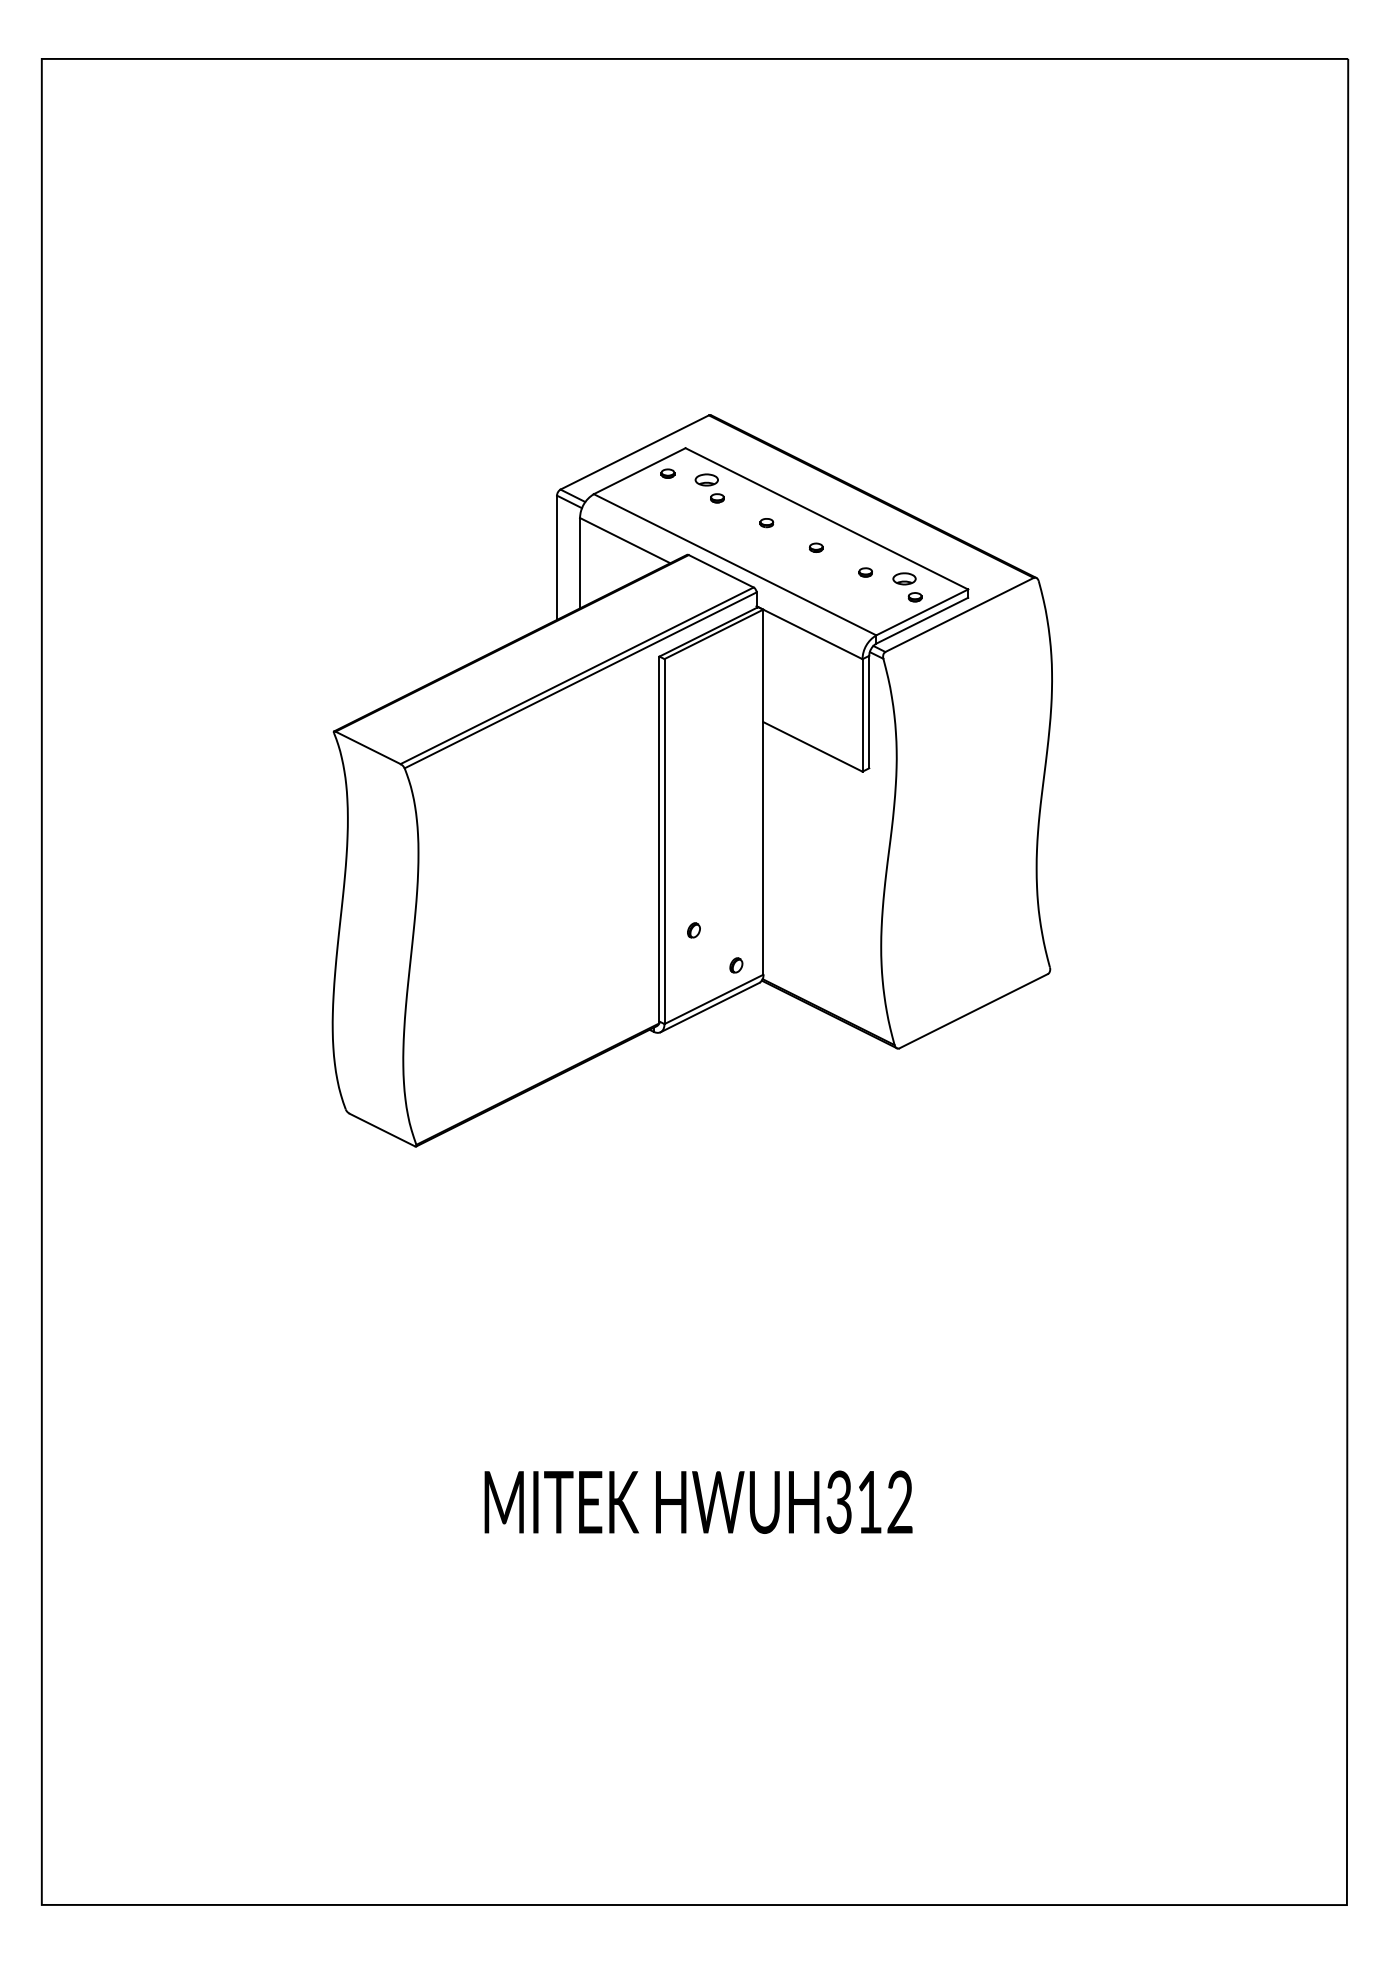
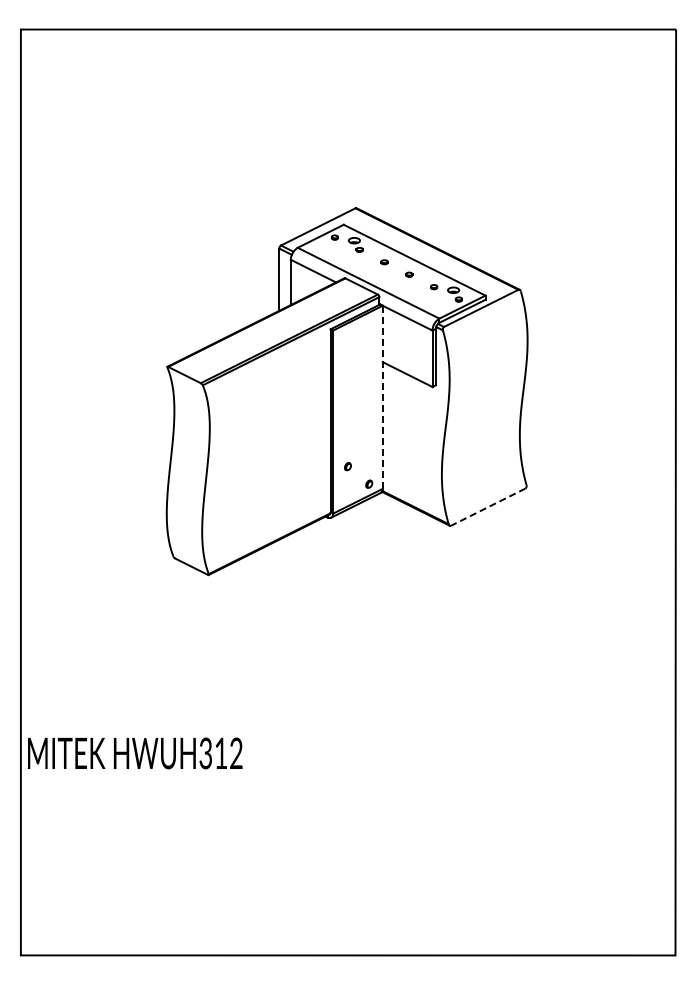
line: (762, 792) -> (382, 397), solid -> dashed
line: (974, 1011) -> (488, 507), solid -> dashed
text: (698, 1502) -> (135, 753), moved

